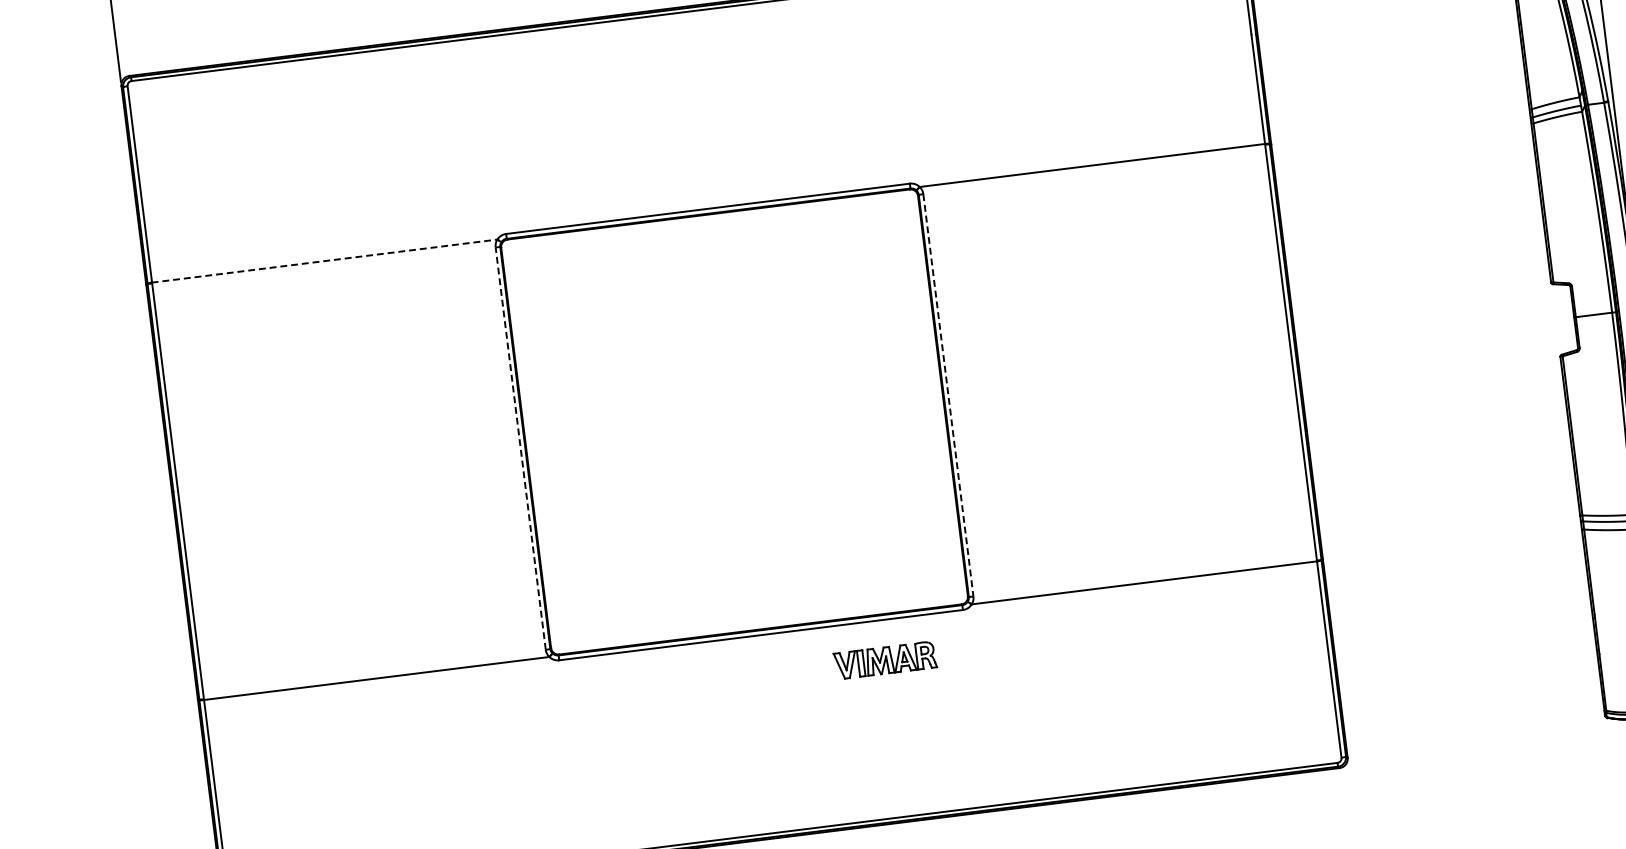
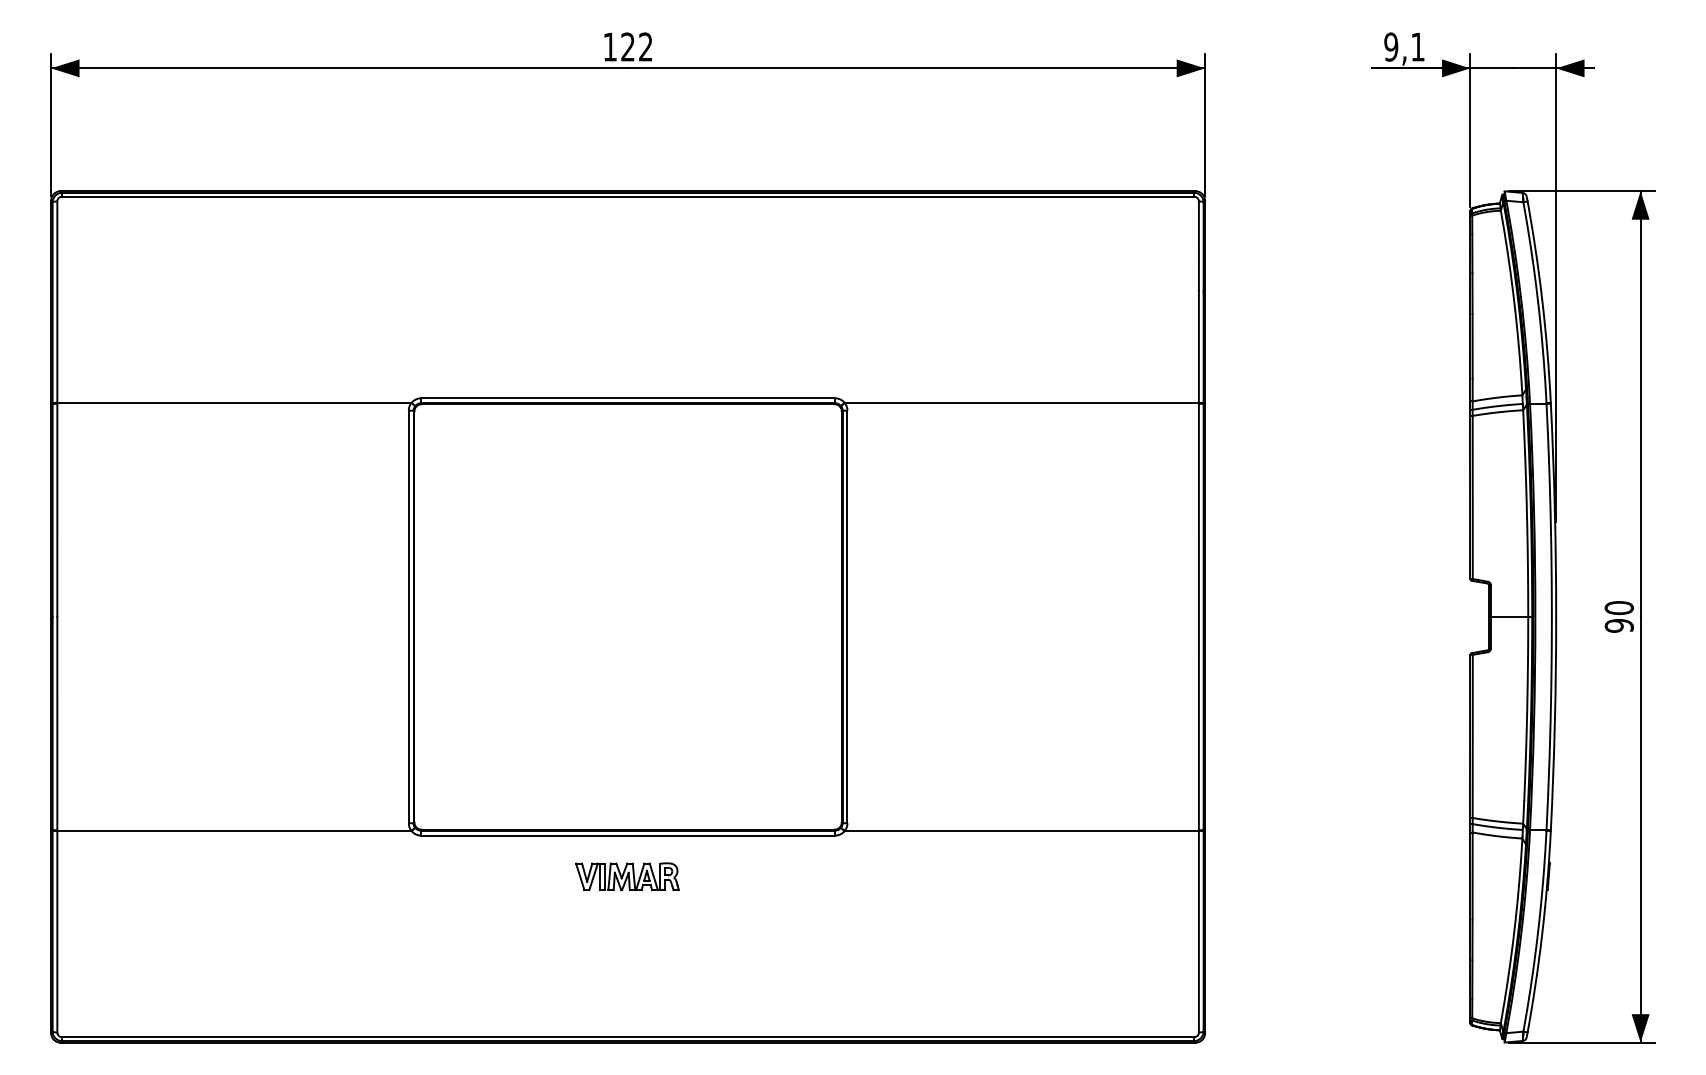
line: (324, 260) -> (234, 402), dashed -> solid
line: (948, 395) -> (847, 617), dashed -> solid
line: (520, 448) -> (408, 616), dashed -> solid
part: (885, 660) -> (627, 876), moved

